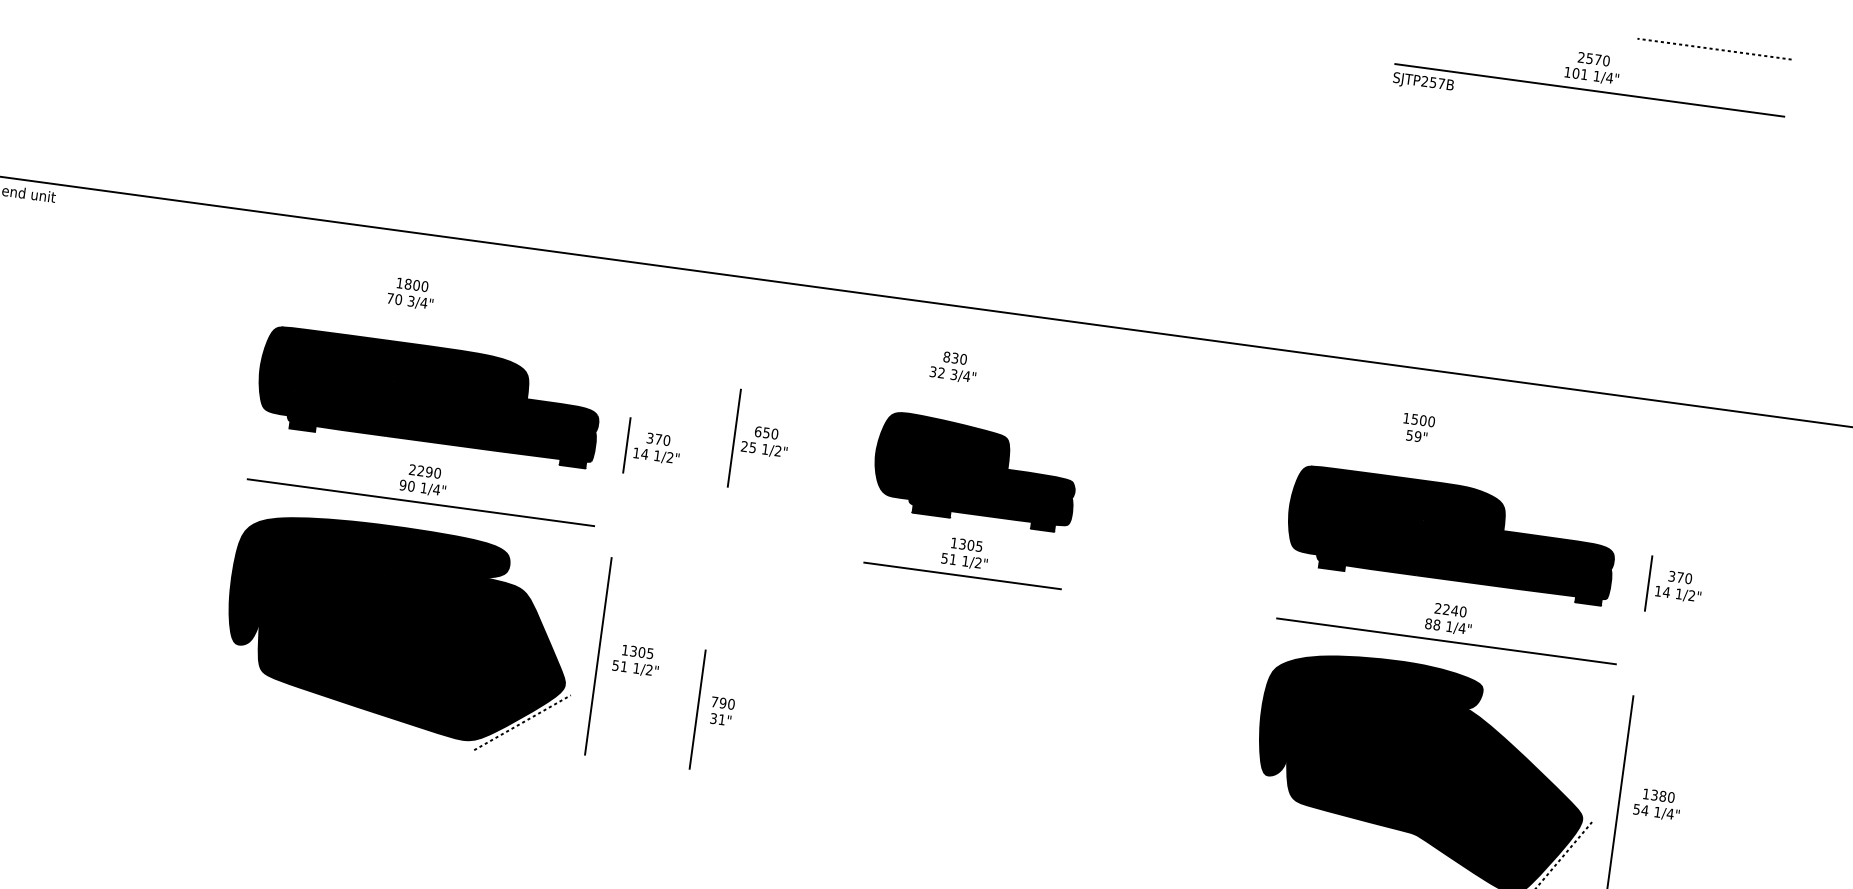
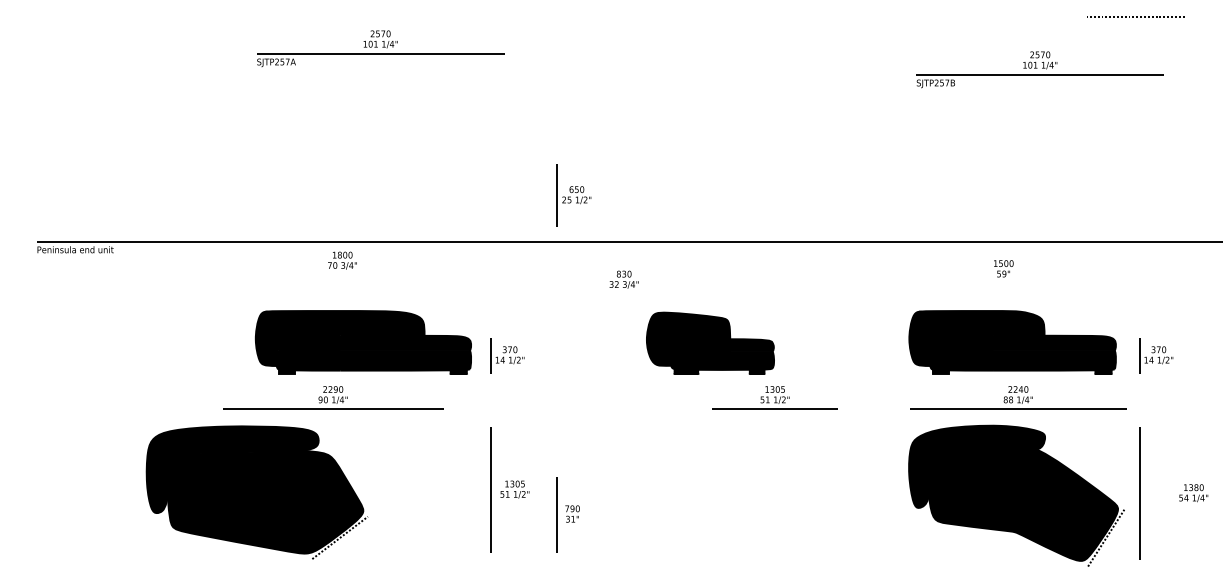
part: (1589, 82) -> (1039, 69), moved
text: (411, 293) -> (342, 260), moved
text: (953, 366) -> (623, 279), moved
text: (1417, 427) -> (1003, 268), moved
part: (760, 441) -> (573, 195), moved
part: (423, 484) -> (333, 397), moved
part: (964, 557) -> (774, 397), moved
part: (400, 633) -> (256, 492), moved
text: (1657, 804) -> (1193, 493), moved

